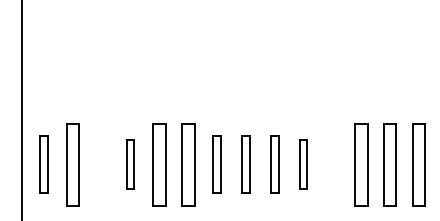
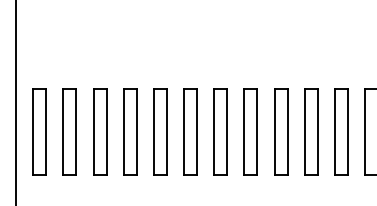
part: (43, 164) -> (39, 131), size x1.43
part: (101, 164) -> (99, 131), added
part: (130, 164) -> (130, 131), size x1.67
part: (216, 164) -> (220, 131), size x1.43
part: (245, 164) -> (250, 131), size x1.43
part: (274, 164) -> (280, 131), size x1.43
part: (303, 164) -> (311, 131), size x1.67
part: (332, 164) -> (341, 131), added

